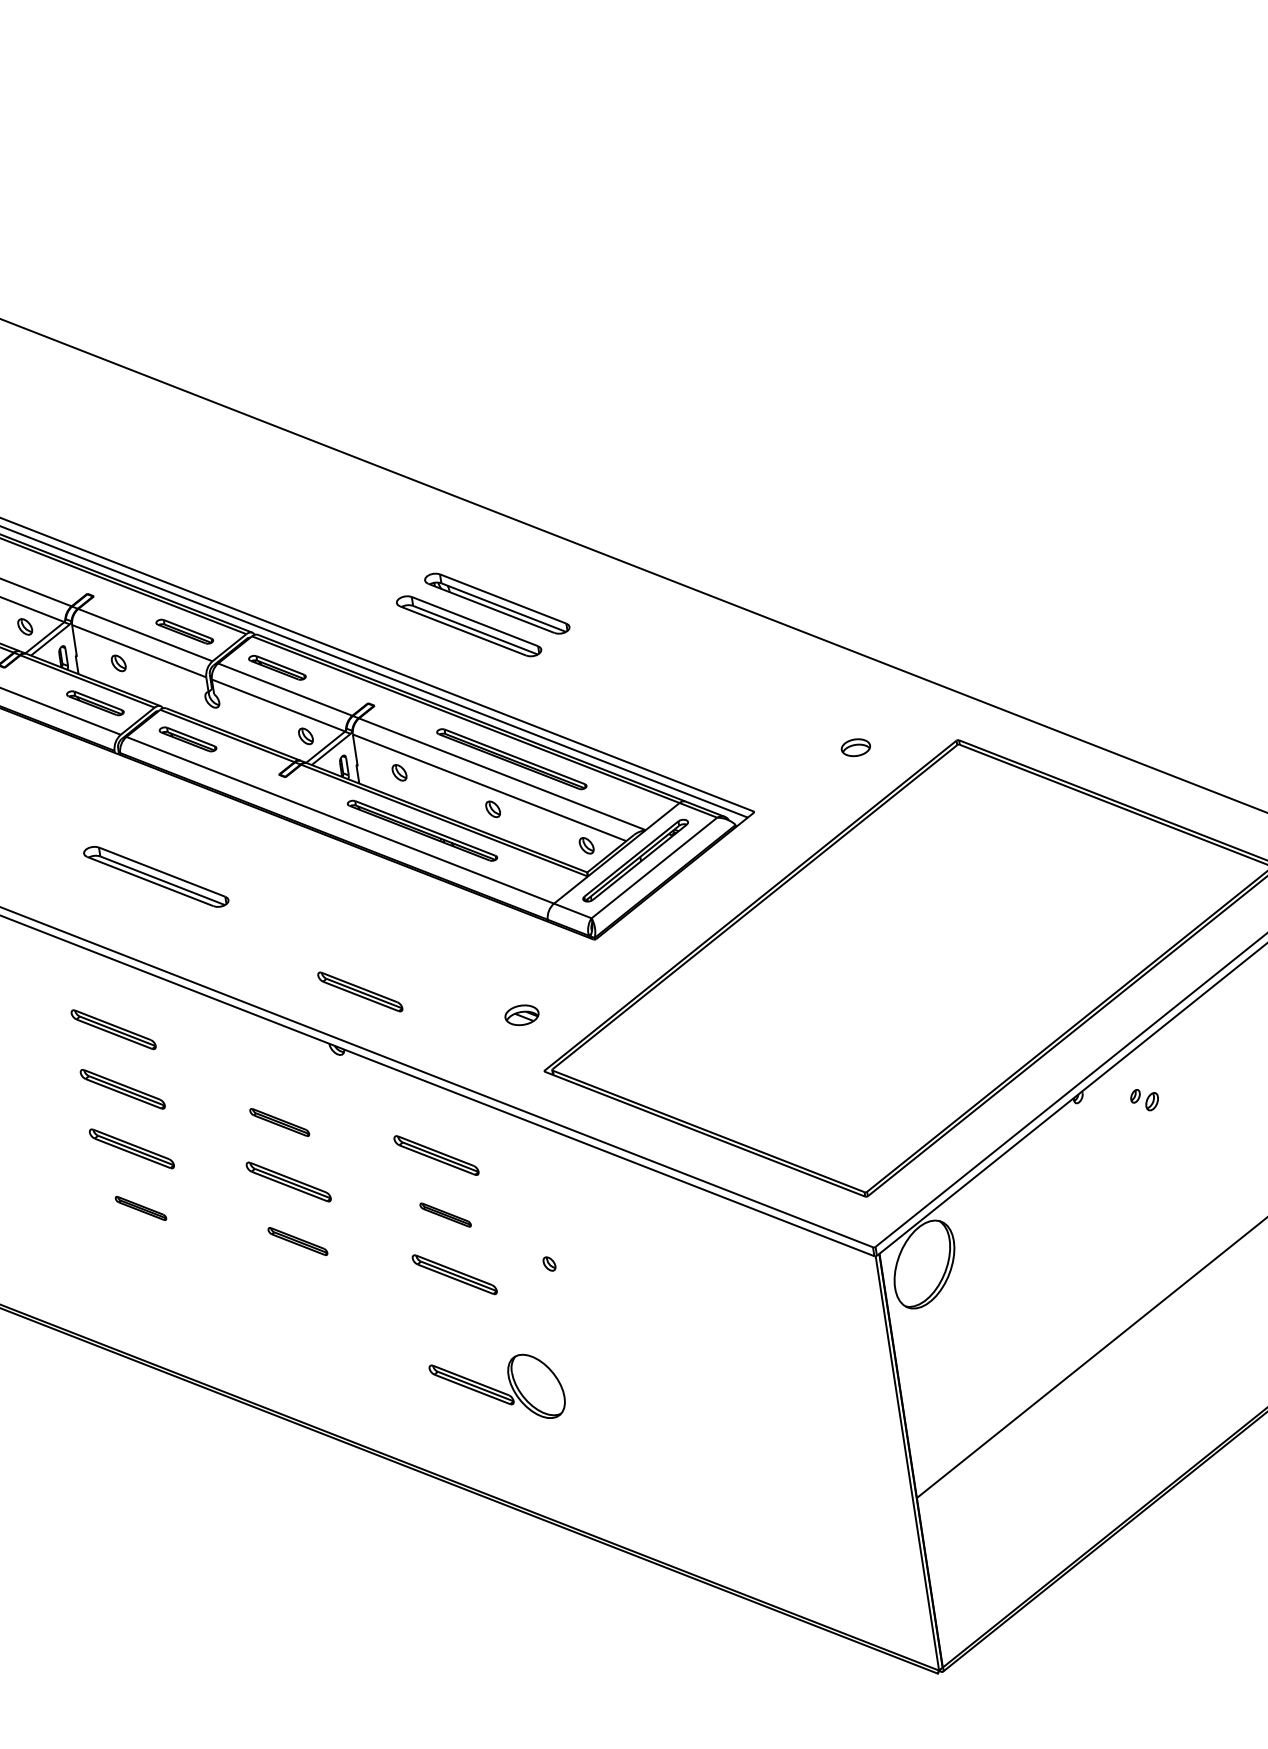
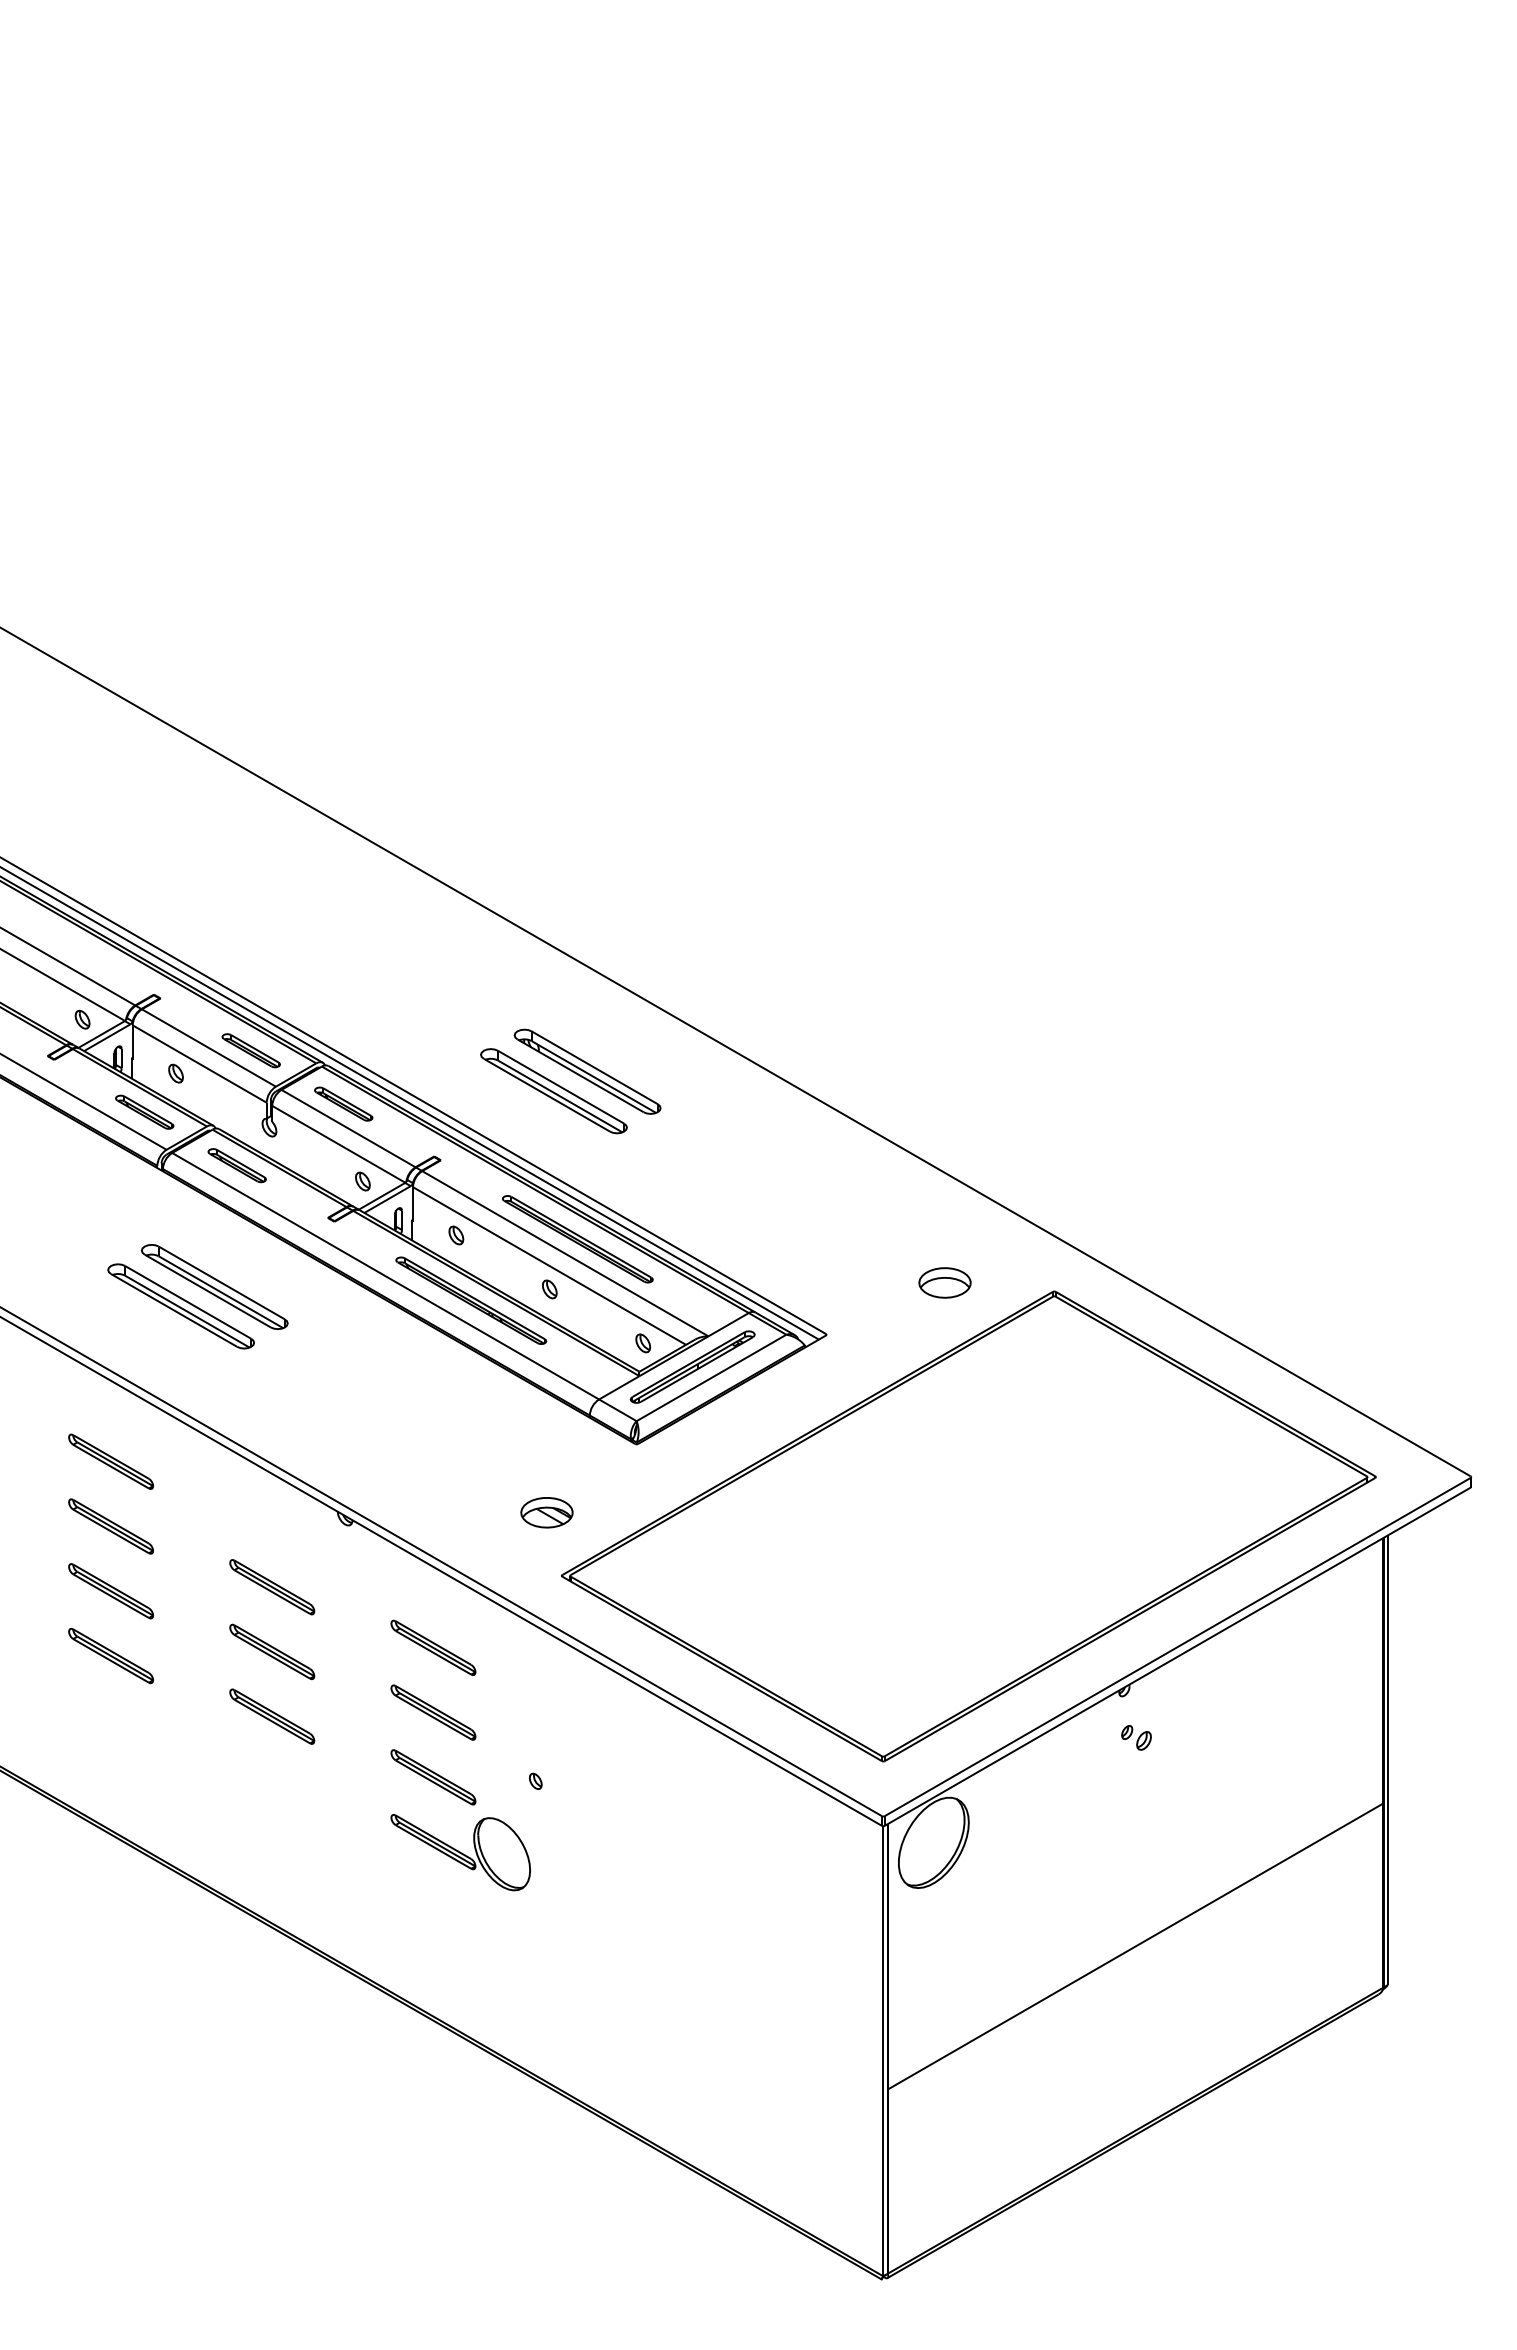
part: (855, 747) -> (944, 1282), size x1.67
part: (184, 853) -> (214, 1286), added
part: (359, 991) -> (378, 1461), removed
part: (521, 1015) -> (546, 1512), size x1.43
part: (1144, 1099) -> (1136, 1737), moved
part: (279, 1122) -> (272, 1587), size x1.43
part: (140, 1208) -> (110, 1655), size x1.67
part: (445, 1215) -> (433, 1712), size x1.67
part: (298, 1241) -> (272, 1716), size x1.43
part: (498, 1390) -> (460, 1852), moved

